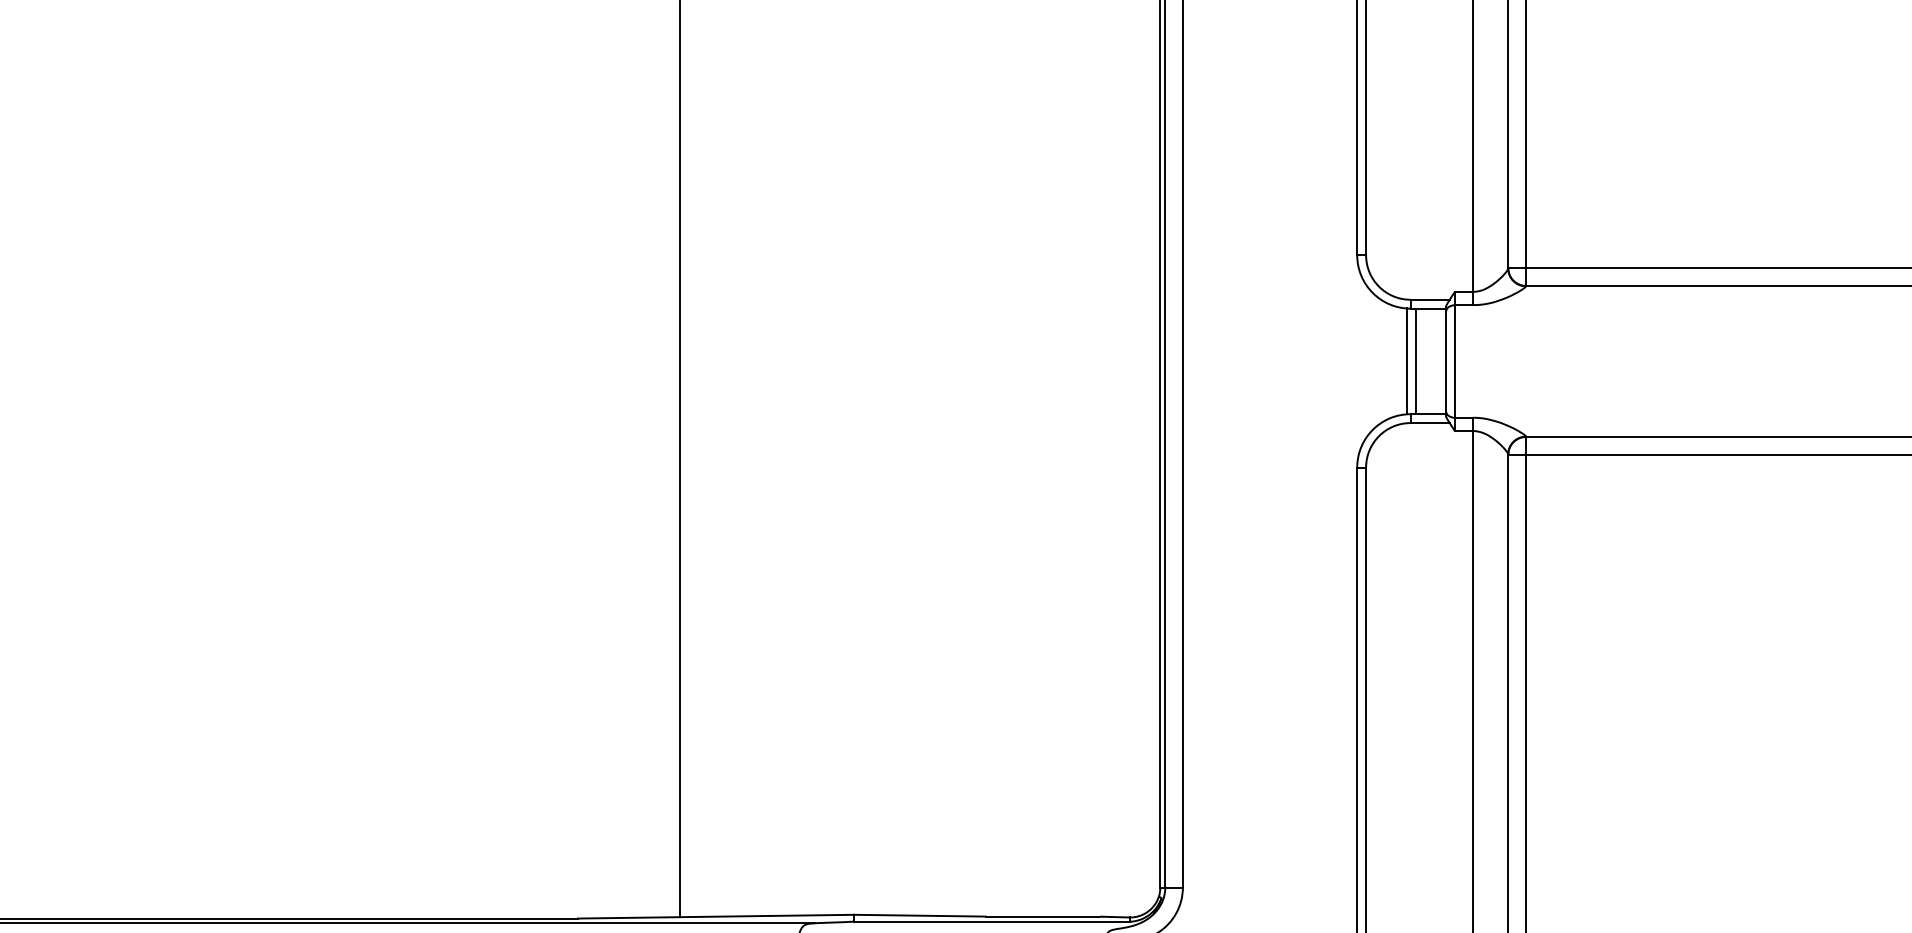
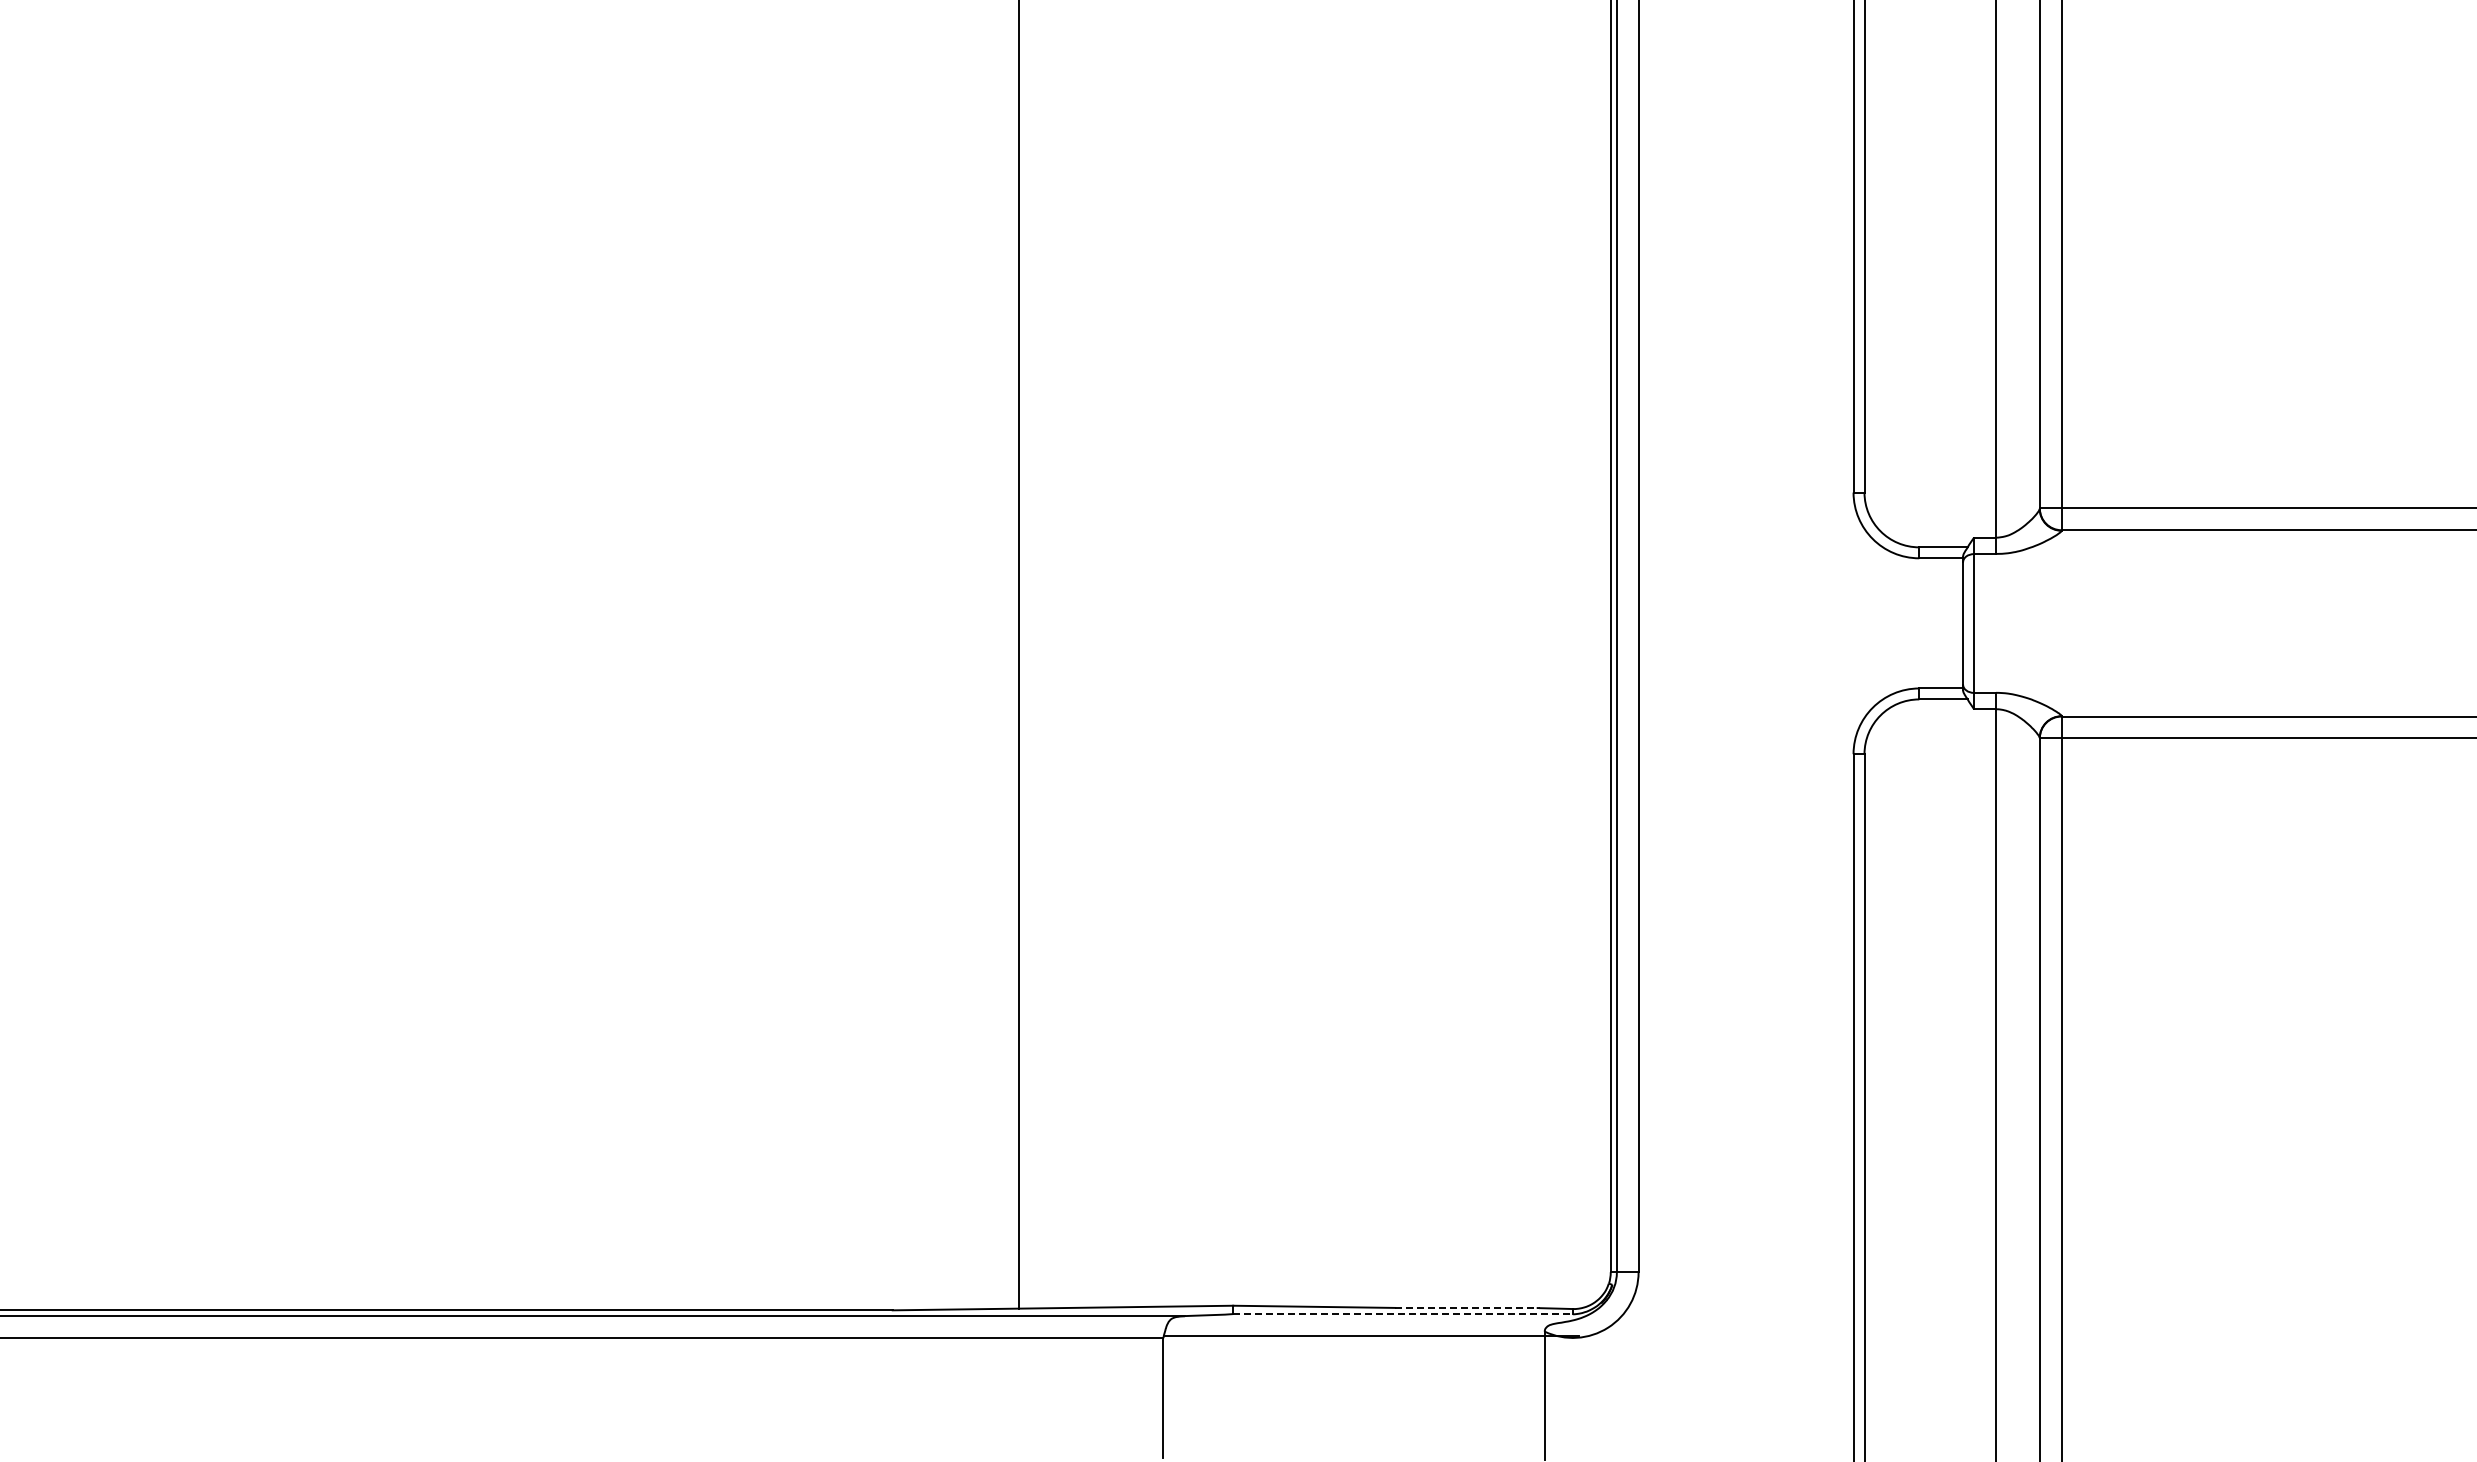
line: (1406, 361) -> (1914, 623), removed
line: (1415, 361) -> (1925, 623), removed
line: (1043, 916) -> (1466, 1307), solid -> dashed
line: (992, 921) -> (1403, 1314), solid -> dashed

